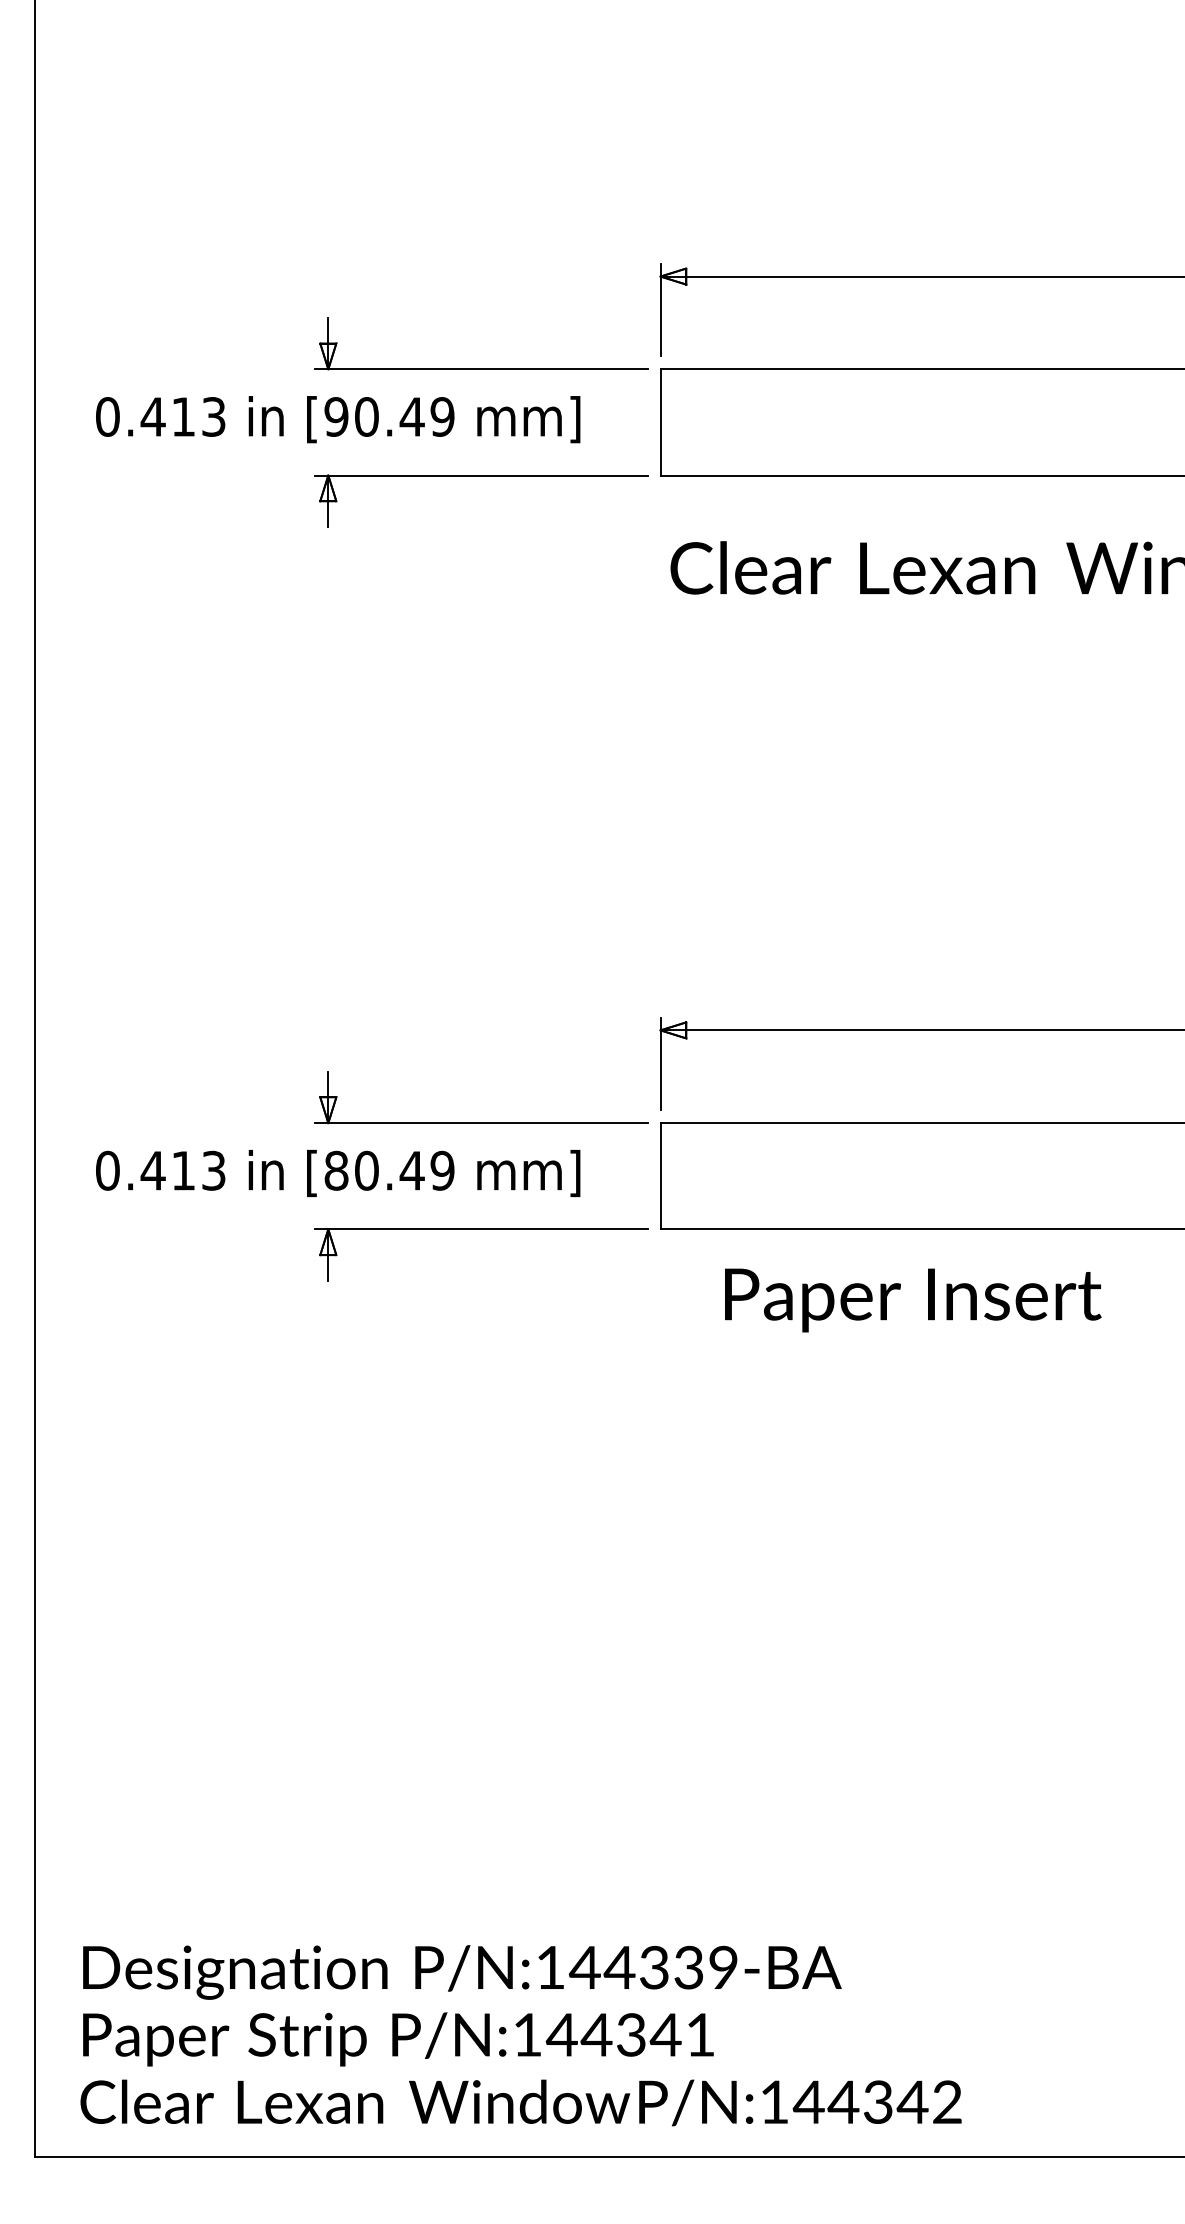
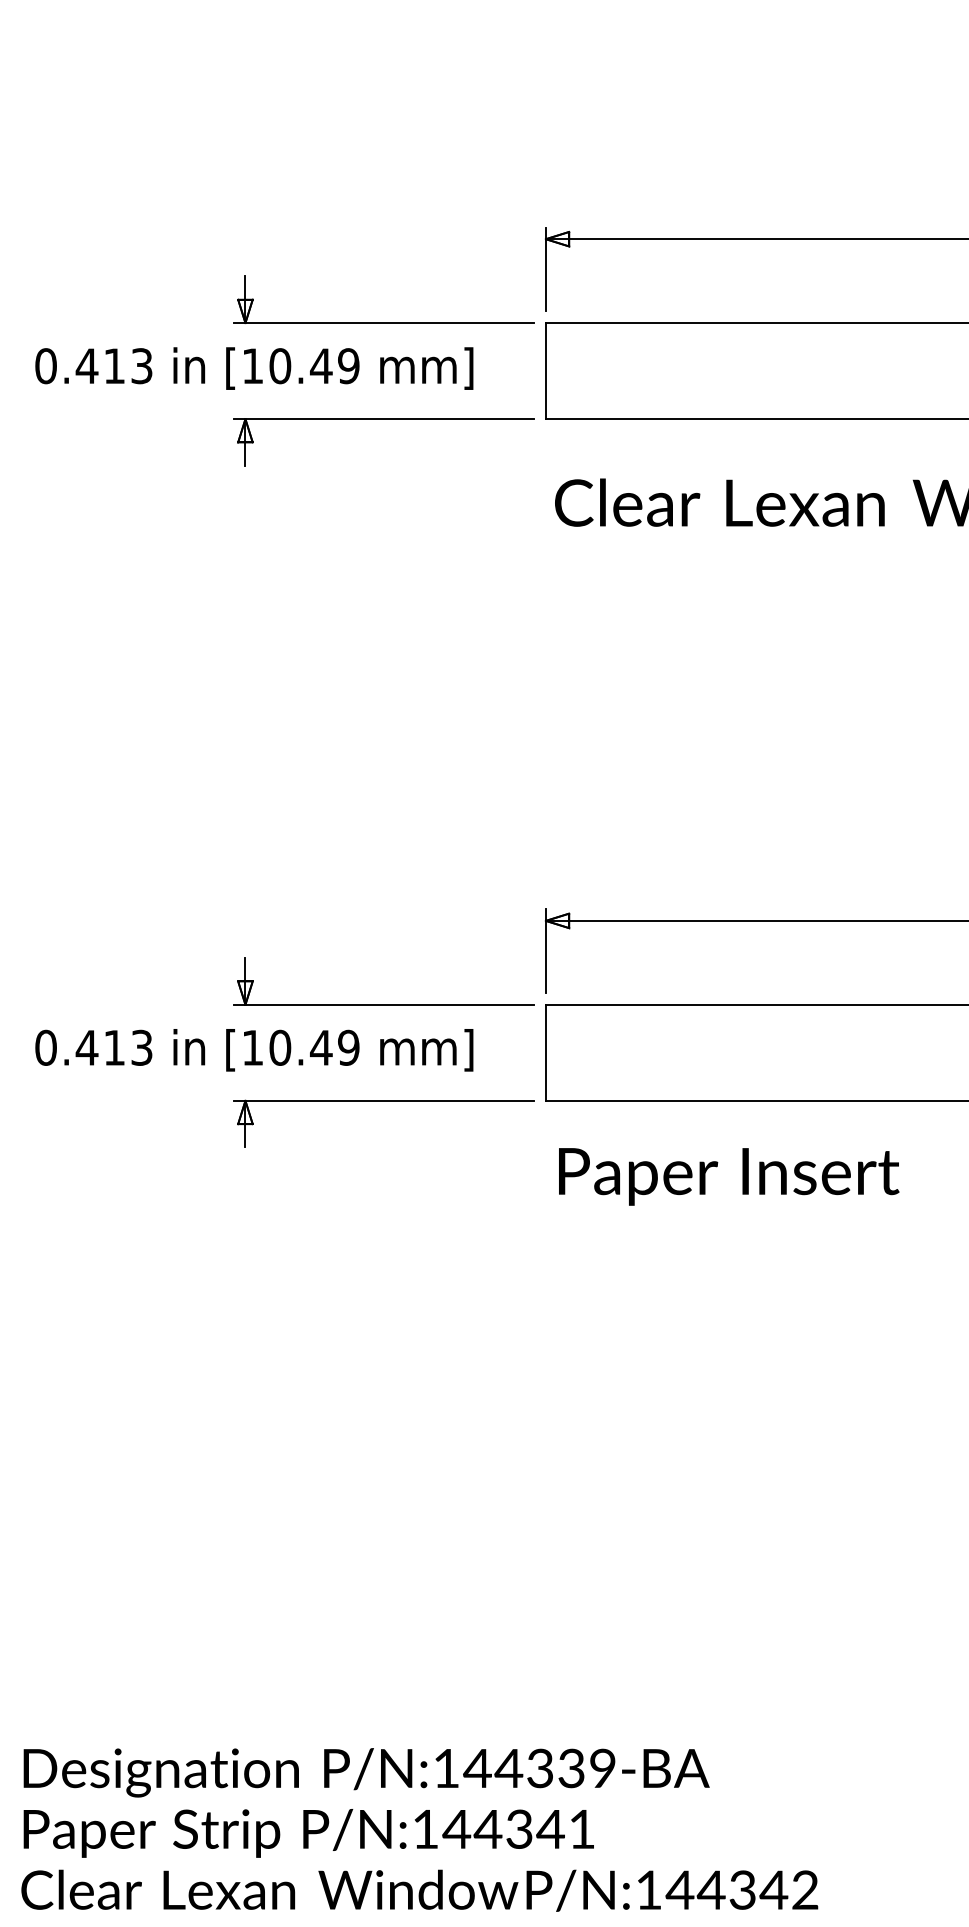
text: (336, 416) -> (252, 365), [90.49 -> [10.49
text: (336, 1170) -> (252, 1047), [80.49 -> [10.49
text: (913, 1300) -> (729, 1176), moved

